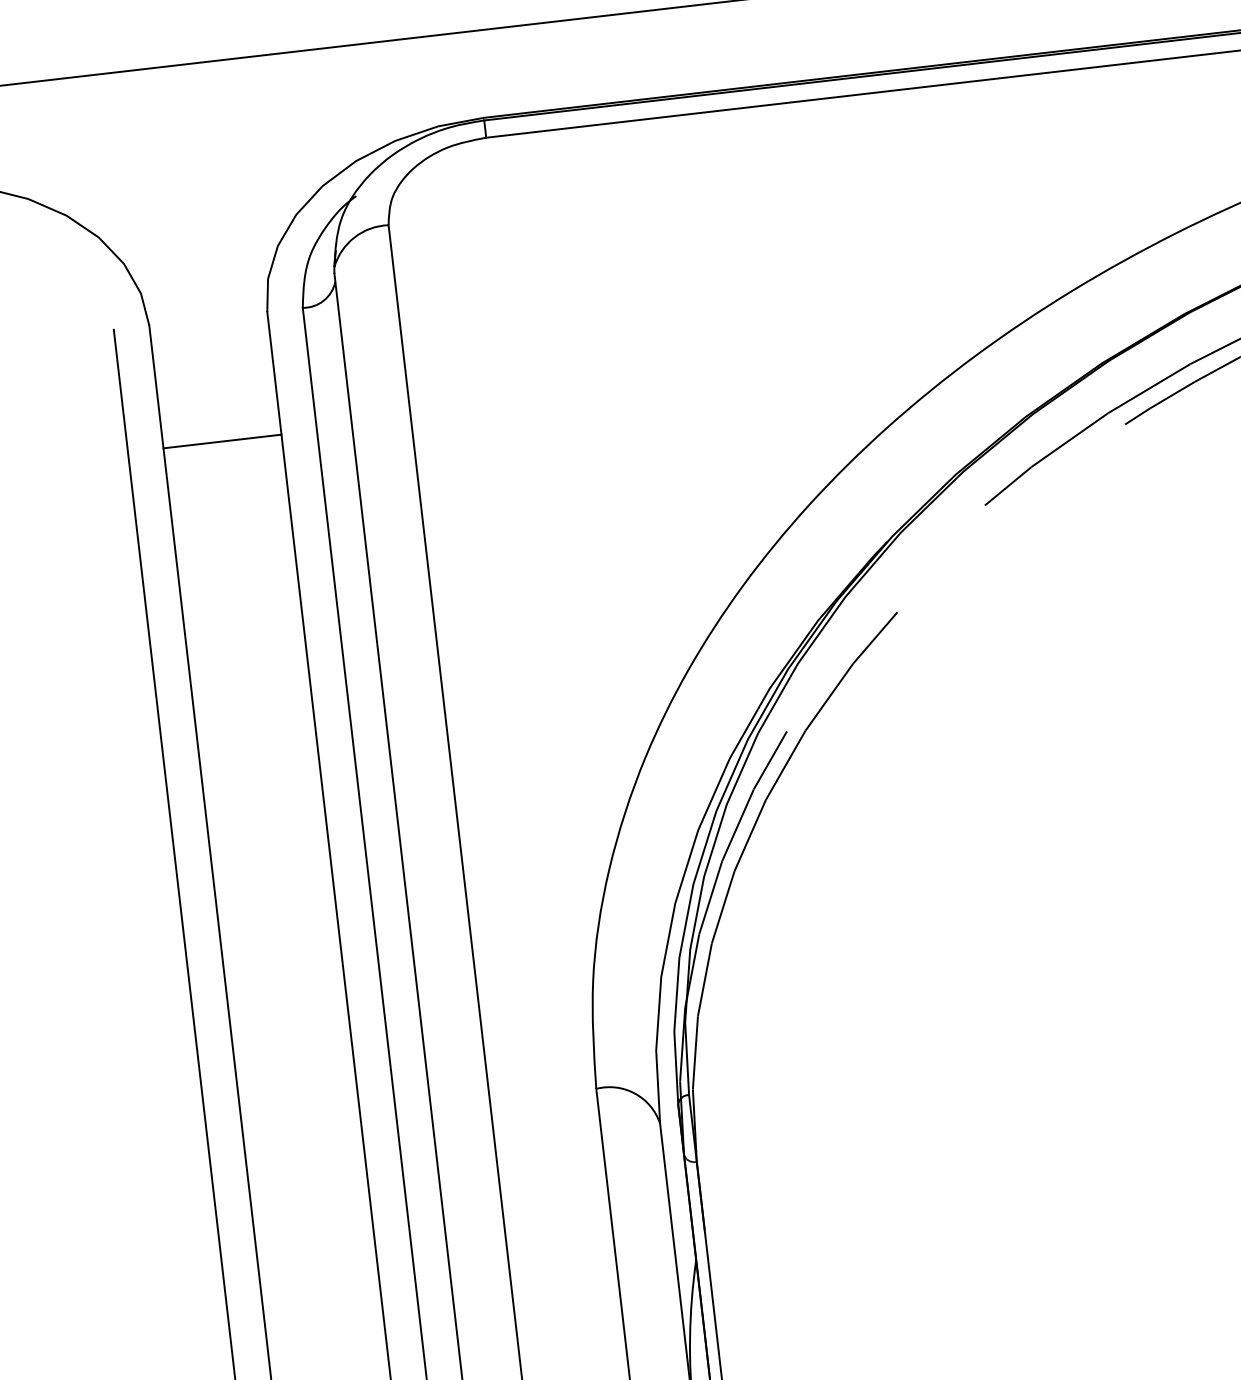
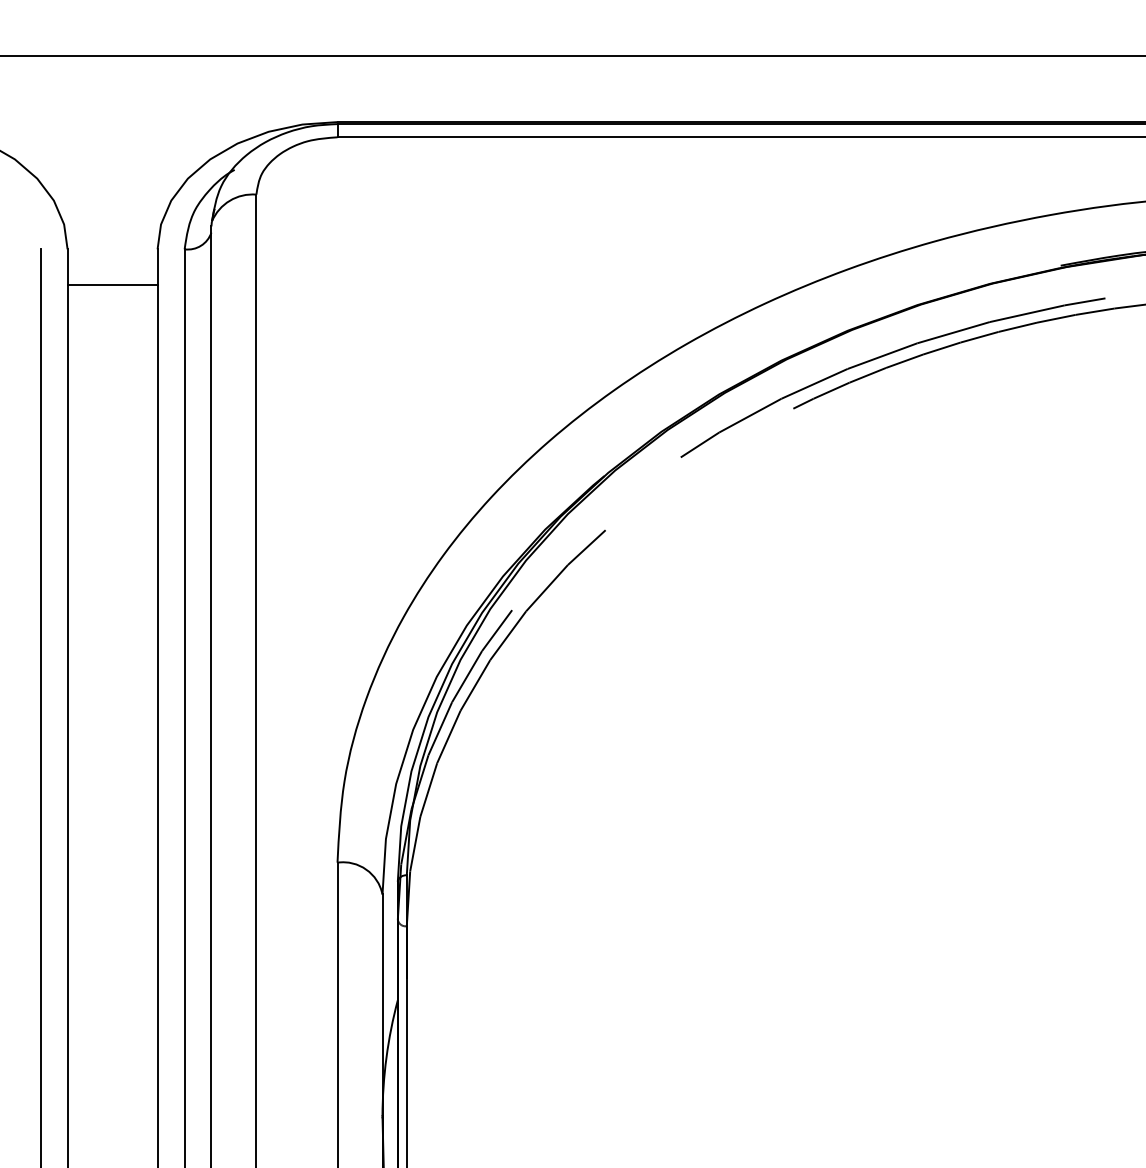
line: (222, 440) -> (112, 284), moved

